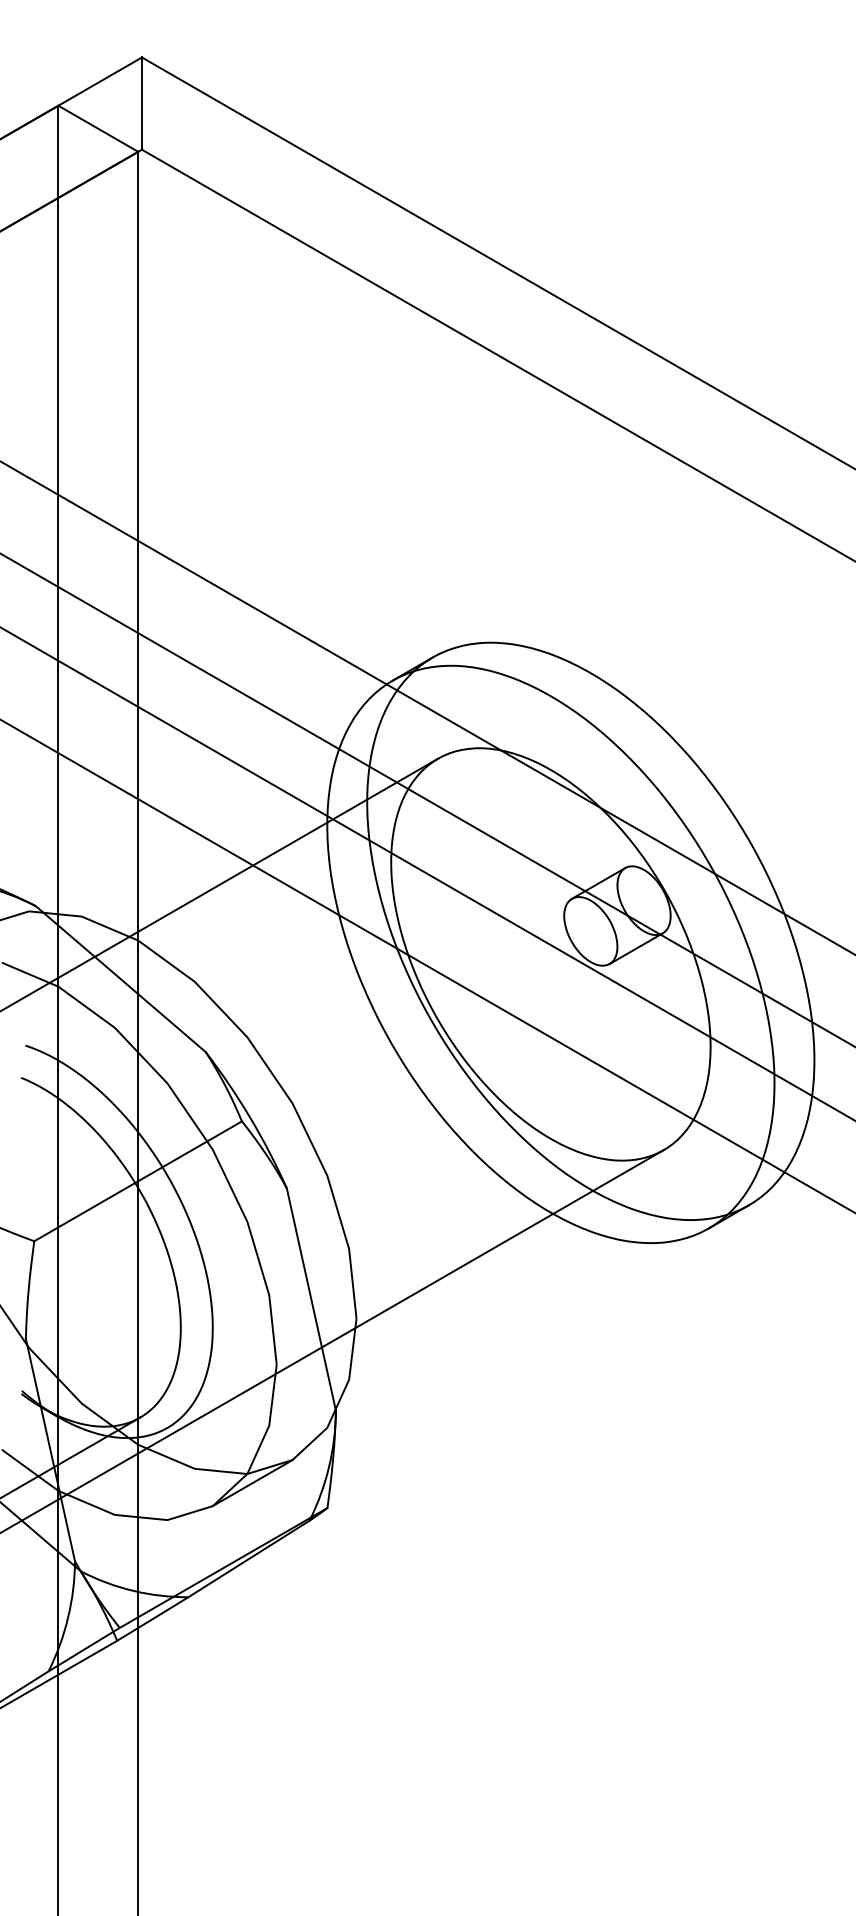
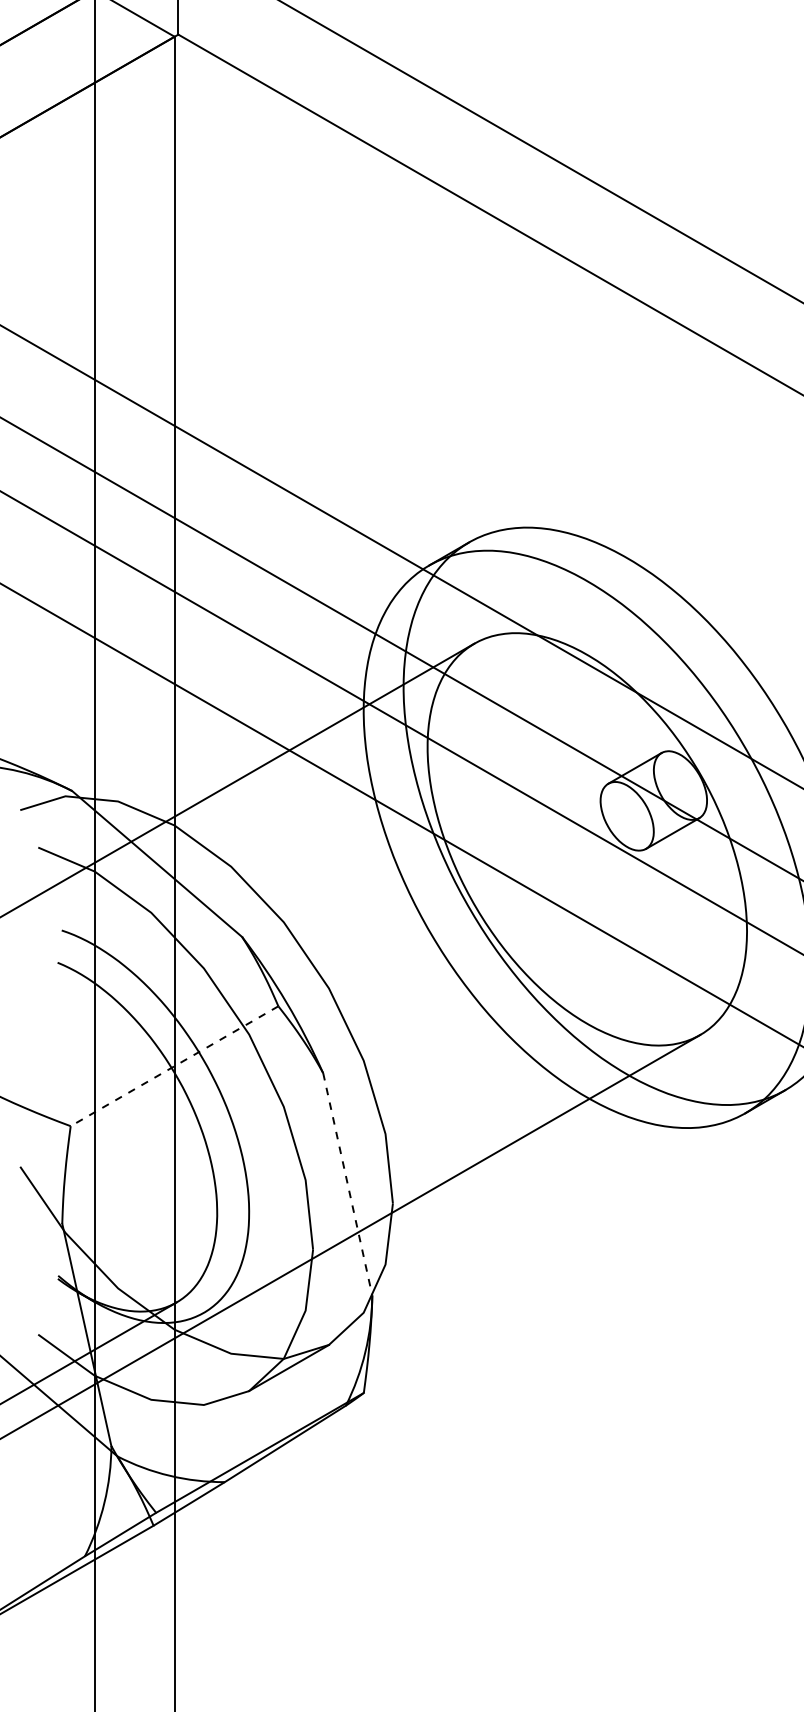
line: (138, 1181) -> (174, 1066), solid -> dashed
line: (311, 1299) -> (347, 1184), solid -> dashed

